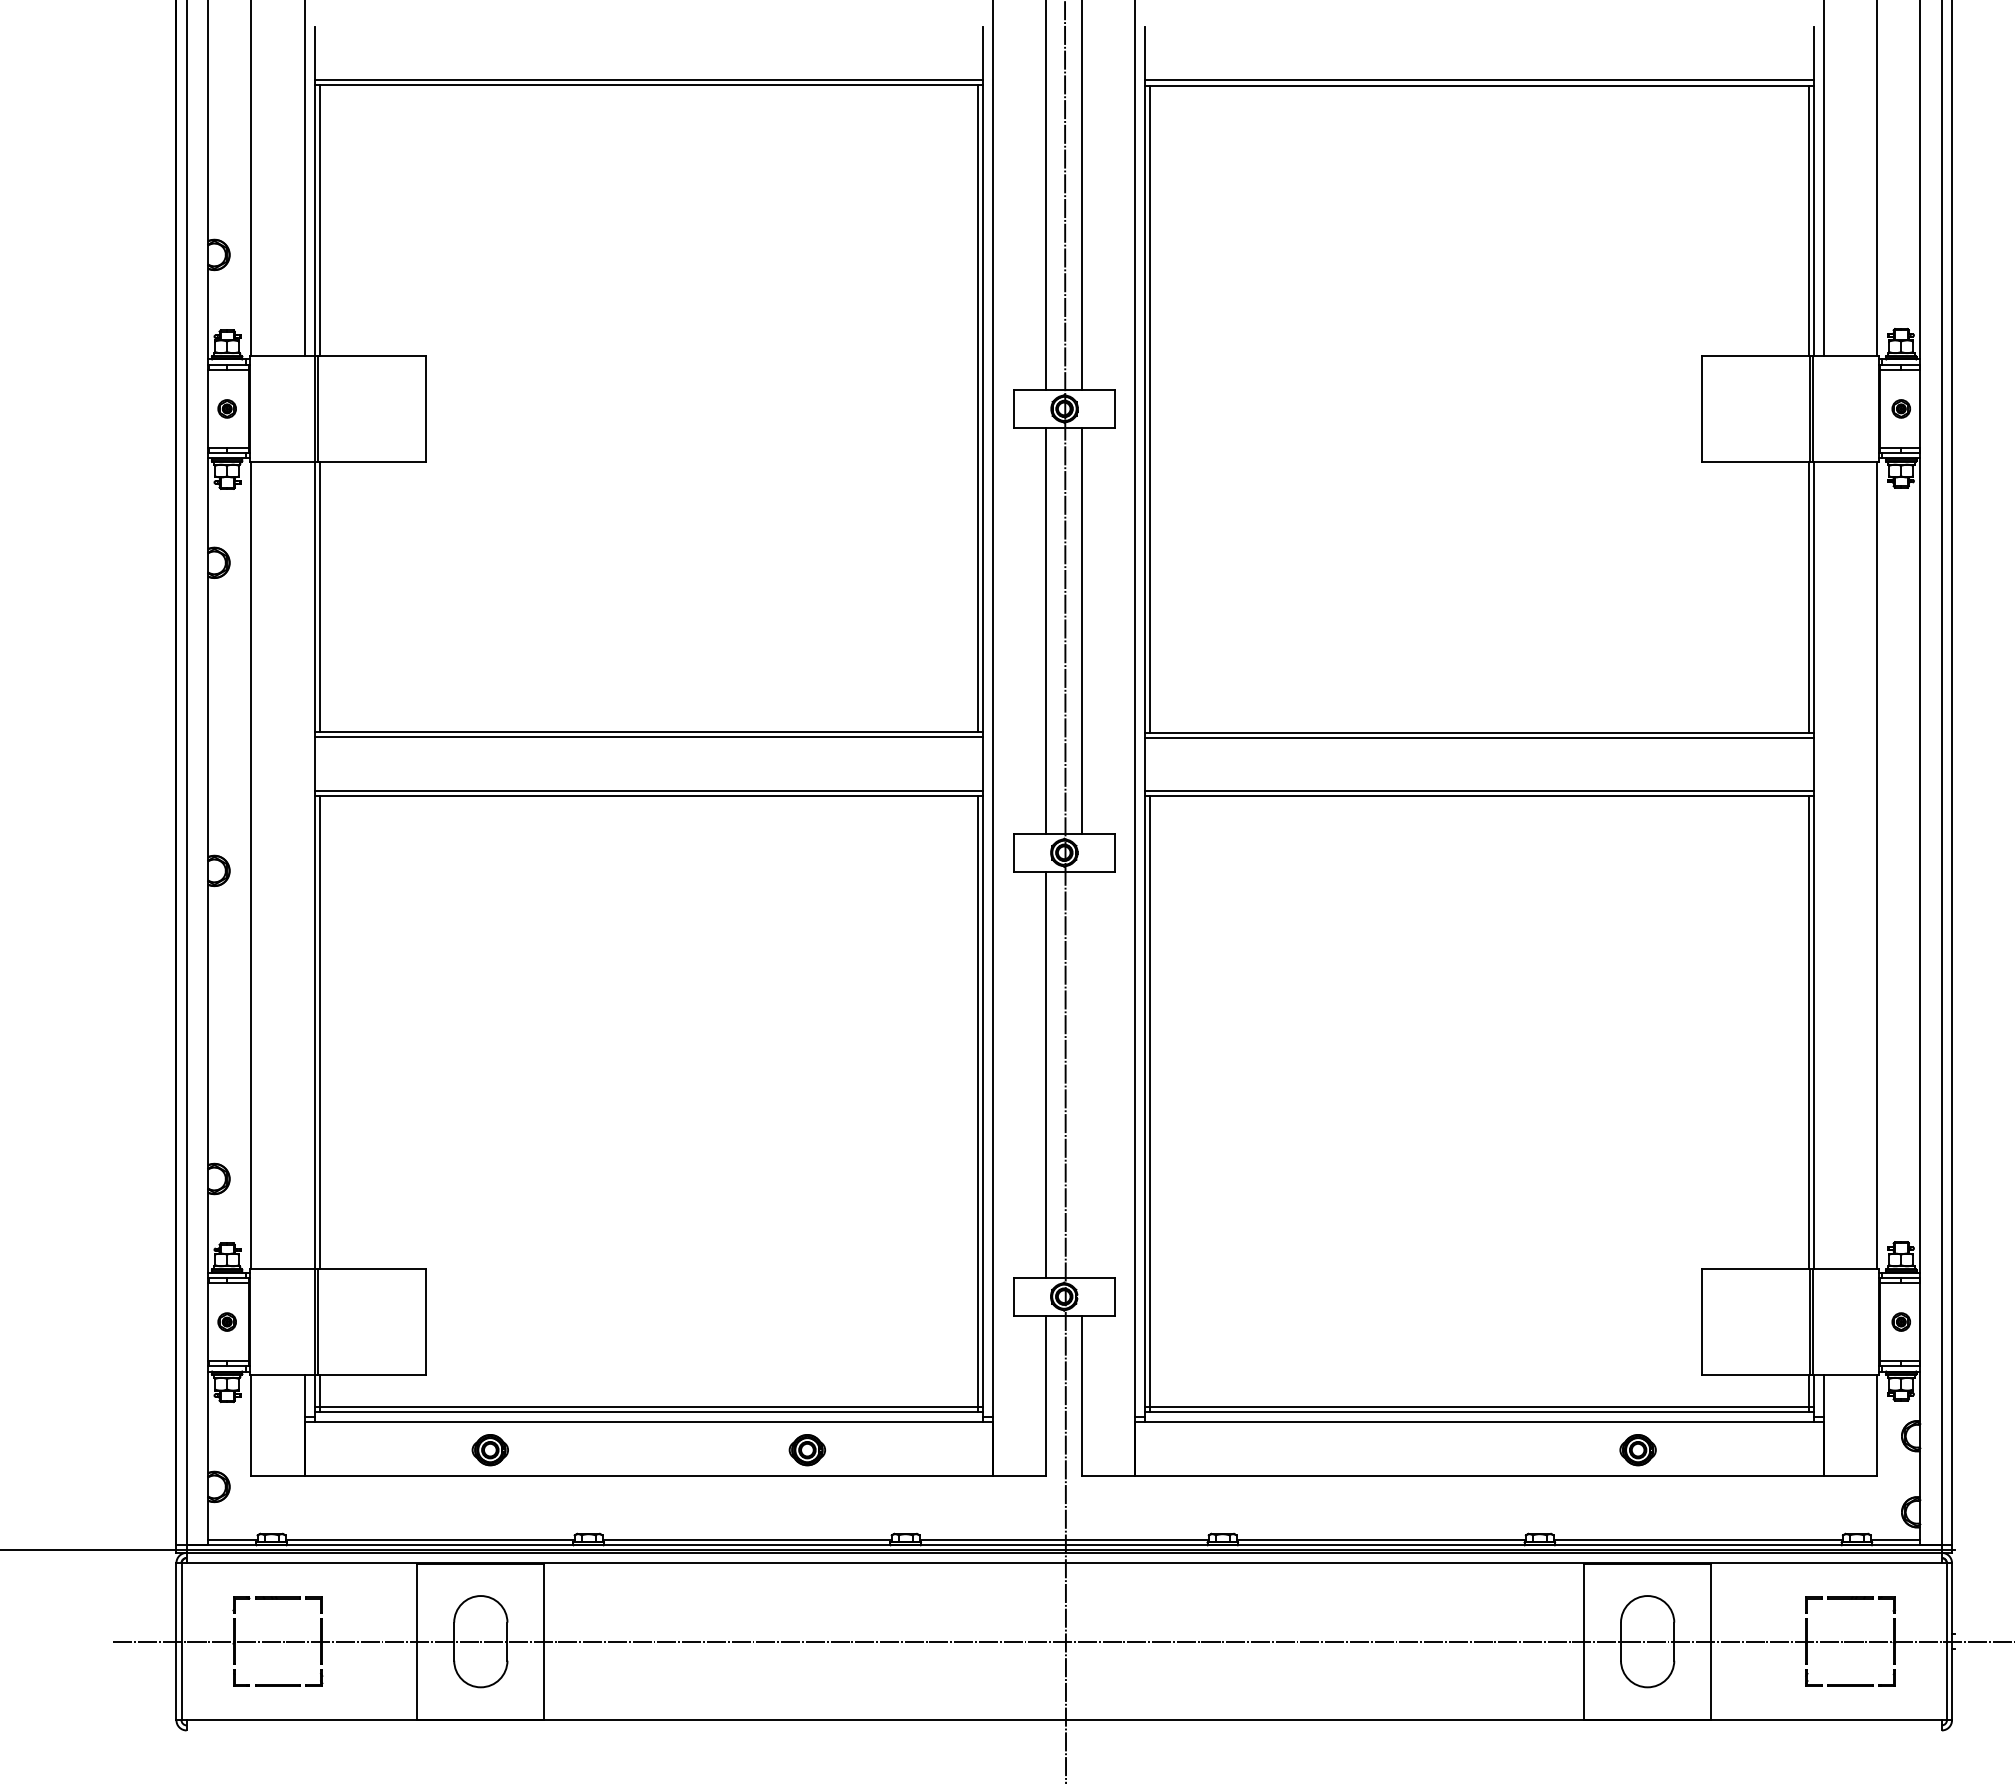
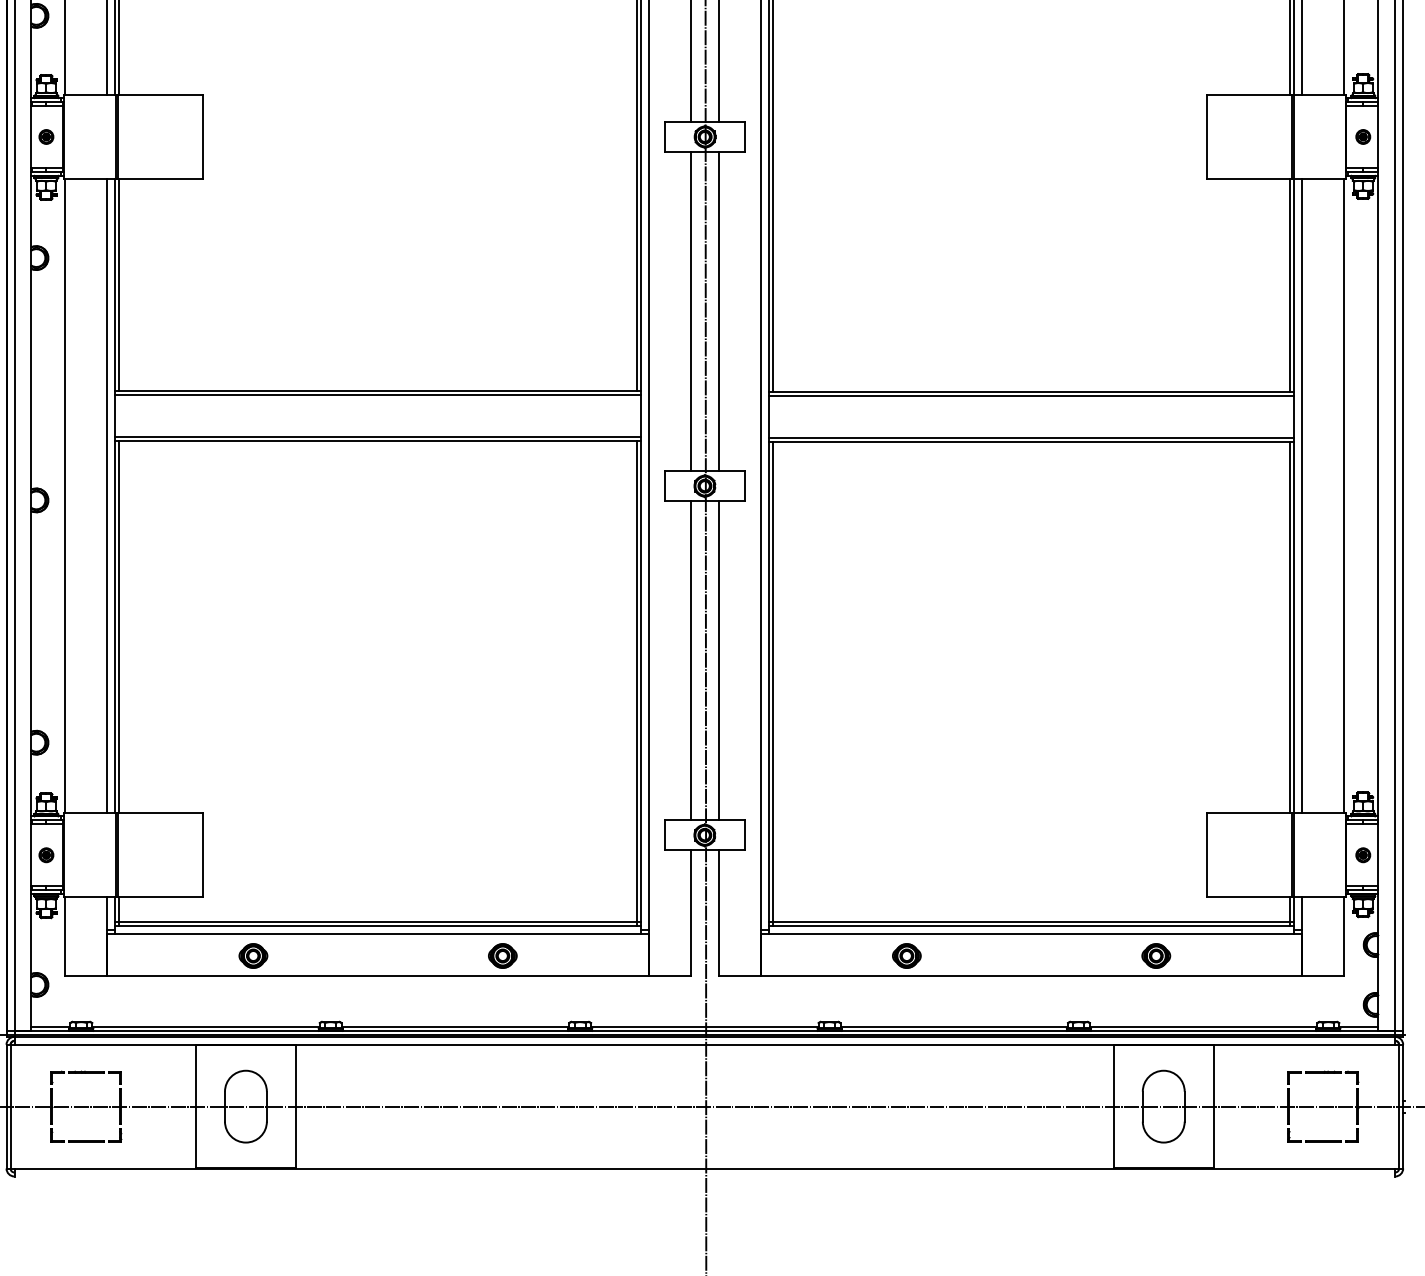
line: (304, 865) -> (107, 496), added
line: (1823, 865) -> (1302, 496), added
line: (1082, 1074) -> (719, 660), added
part: (1320, 1450) -> (906, 956), added

